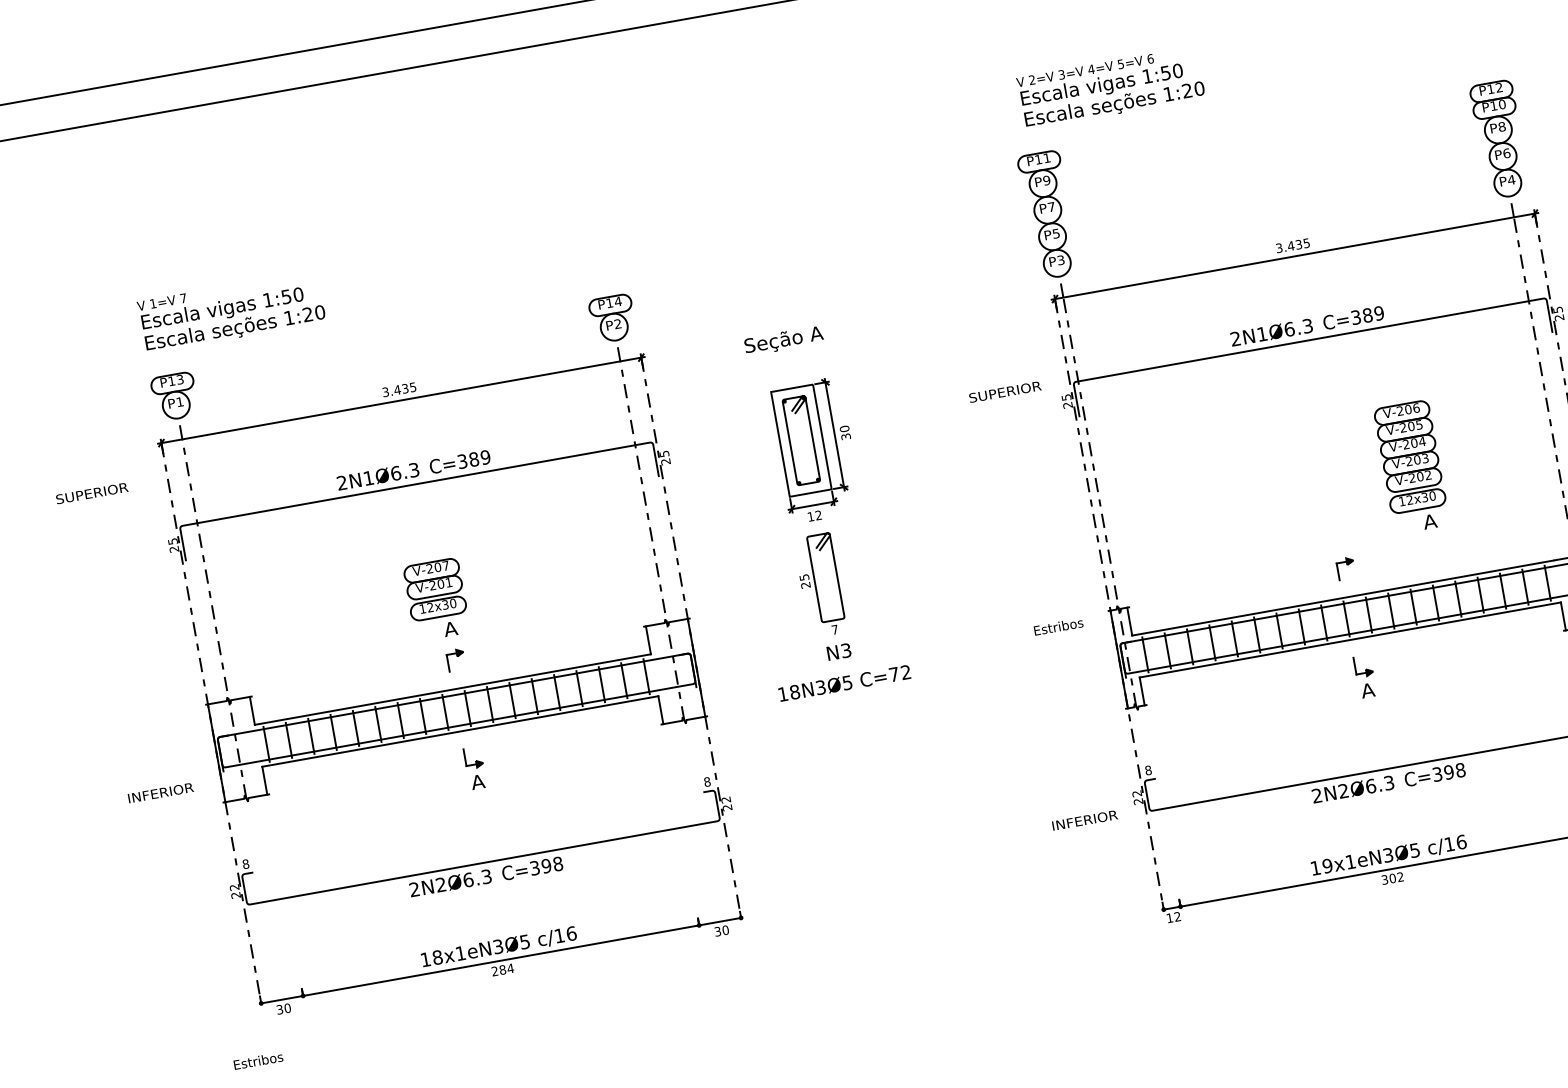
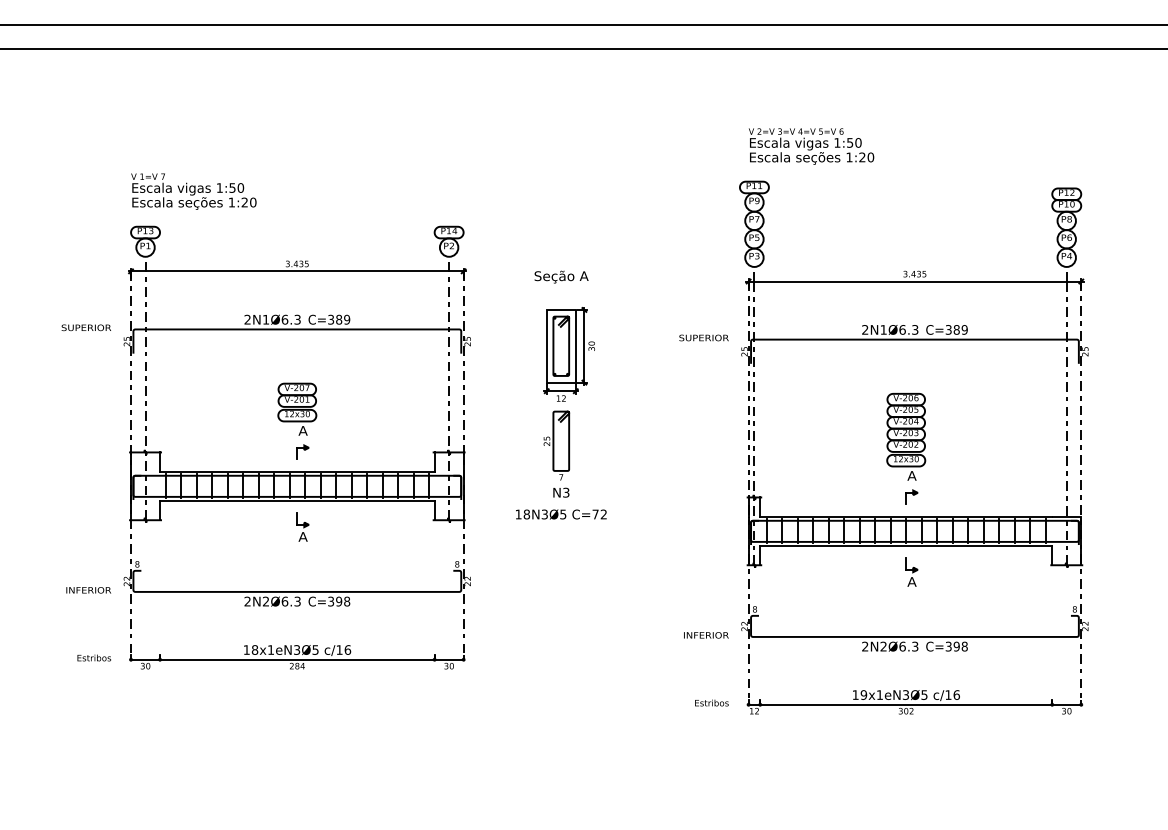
part: (1412, 466) -> (906, 436), moved
text: (90, 493) -> (85, 327), moved
text: (1057, 625) -> (711, 702), moved
text: (160, 793) -> (88, 590), moved
text: (257, 1060) -> (93, 657), moved

